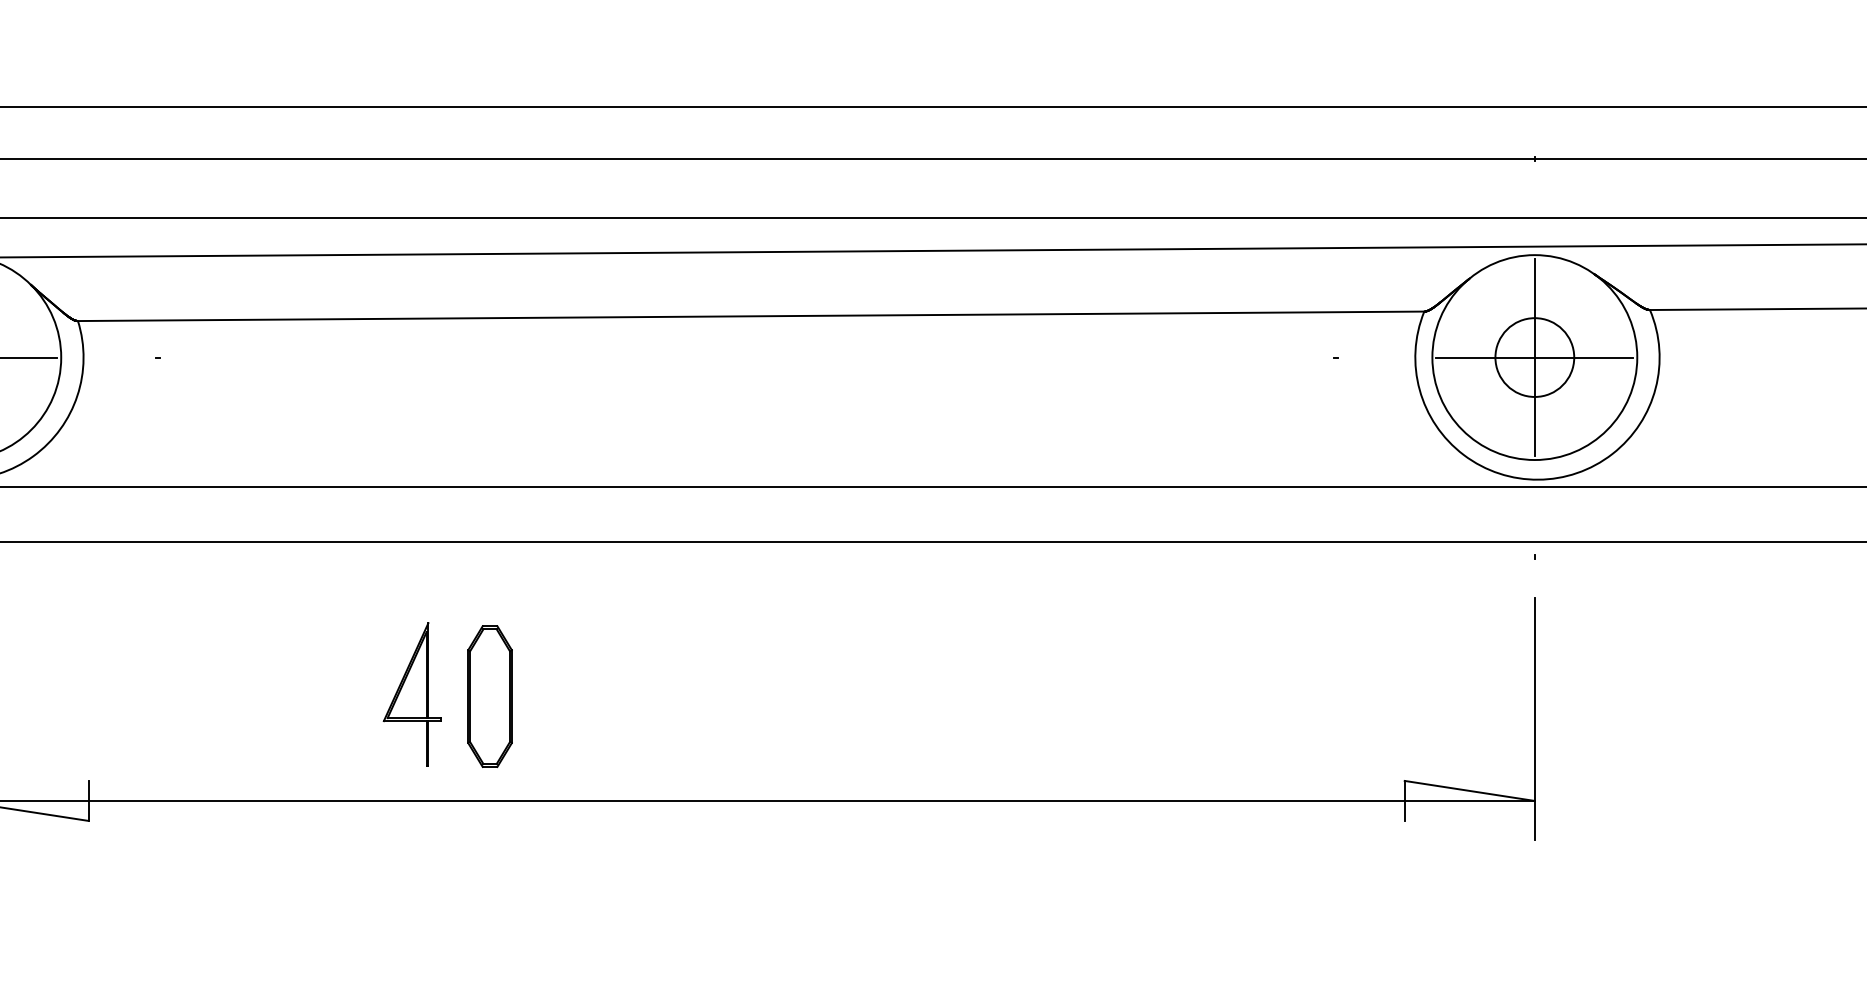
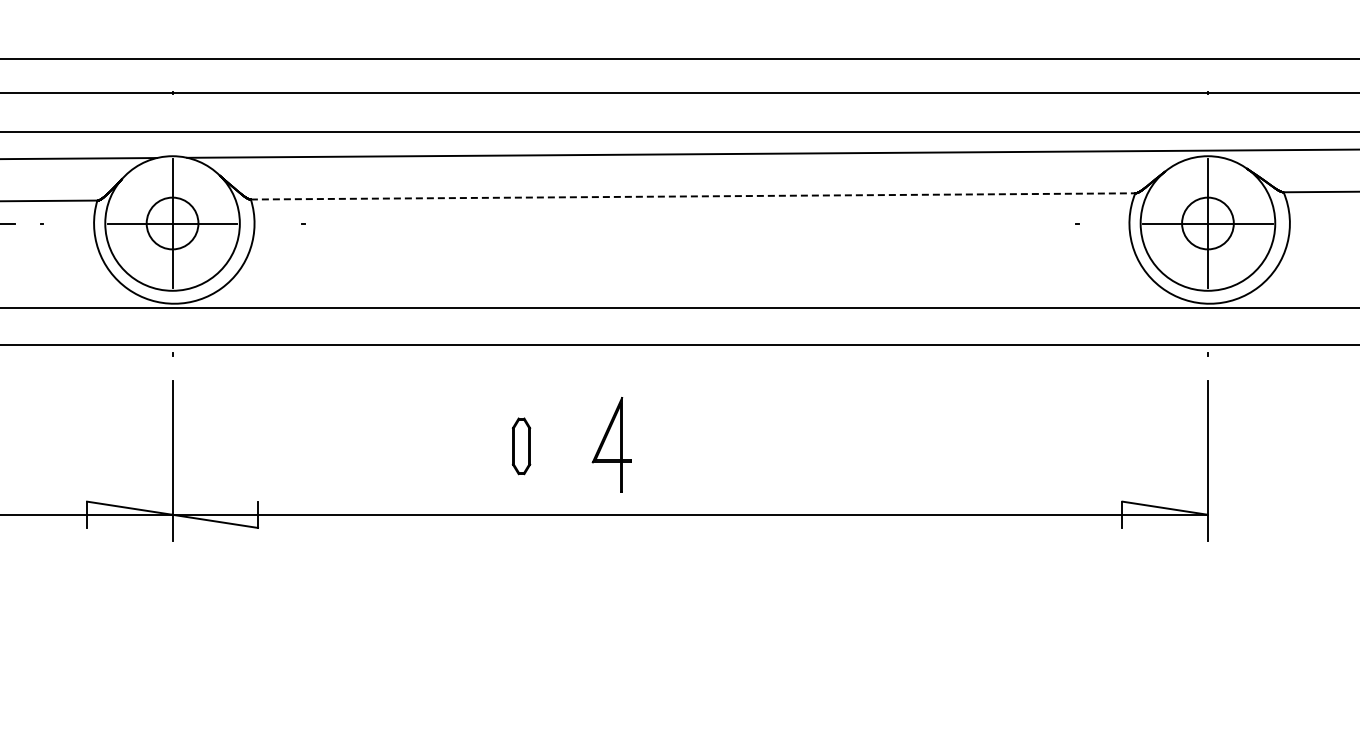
line: (751, 316) -> (693, 196), solid -> dashed
part: (412, 693) -> (611, 444), moved
part: (489, 696) -> (521, 446), size x0.6

